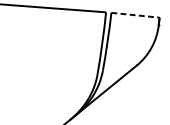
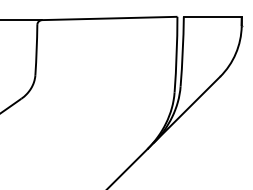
line: (135, 14) -> (212, 16), dashed -> solid

